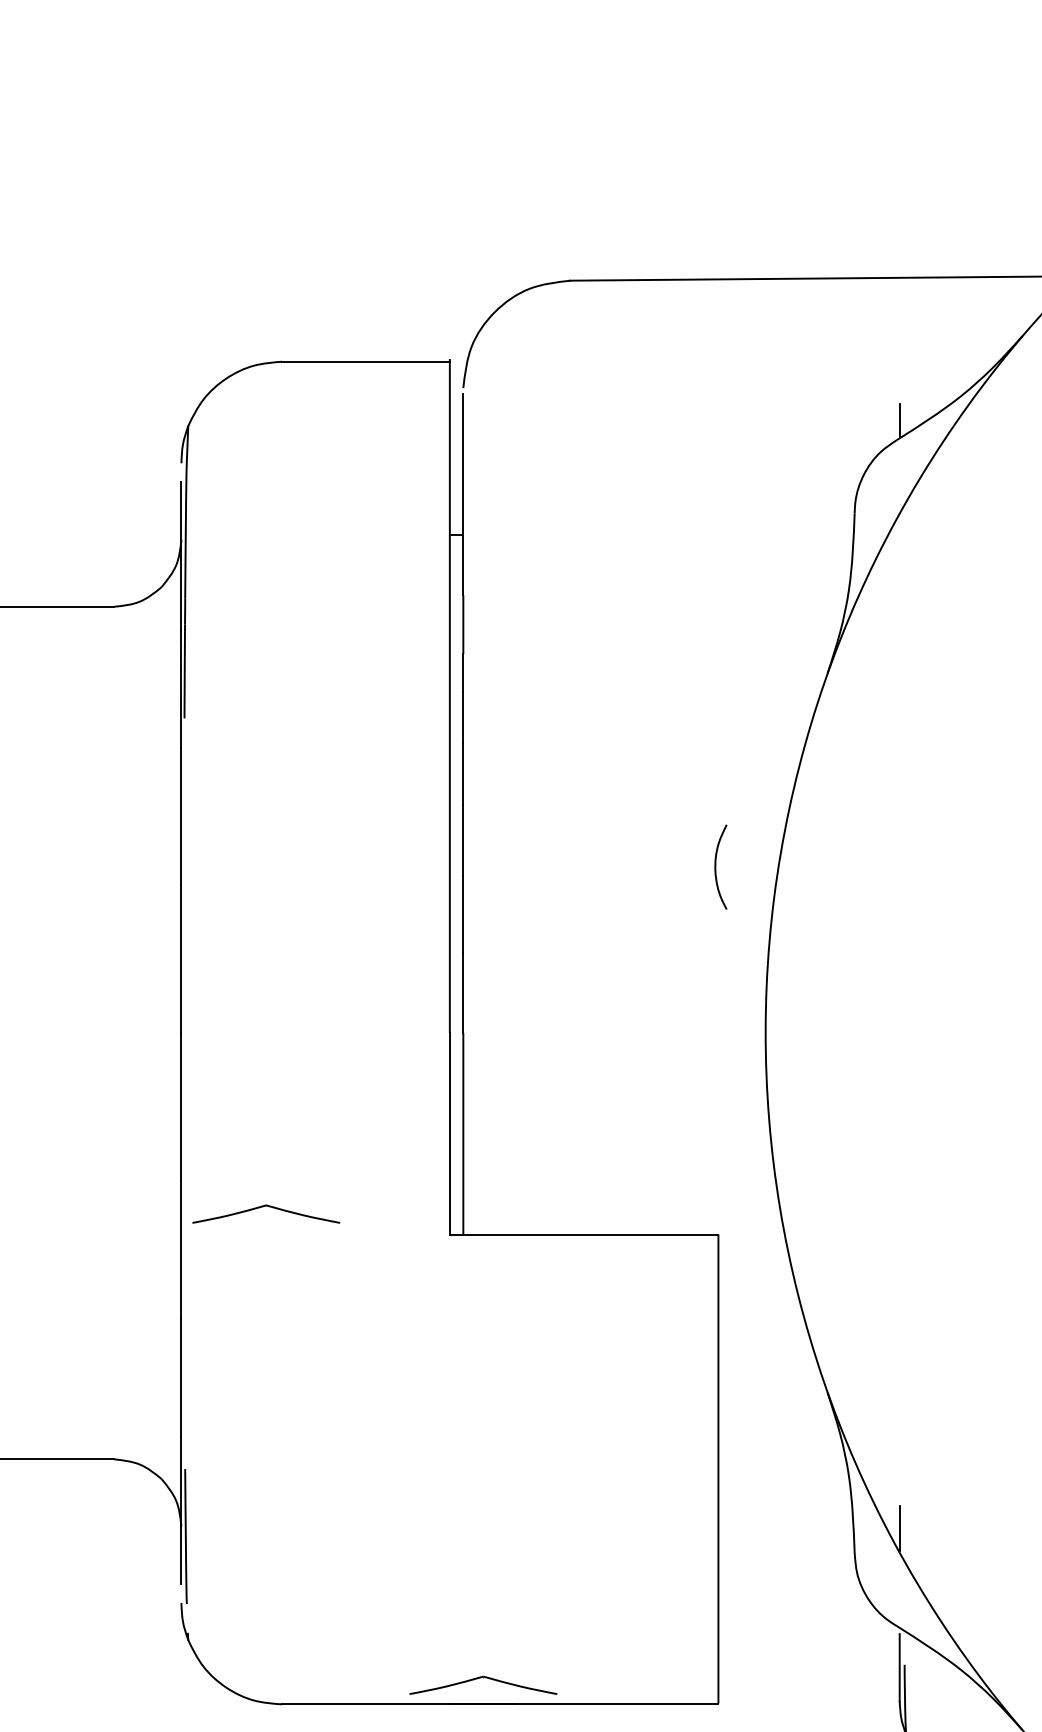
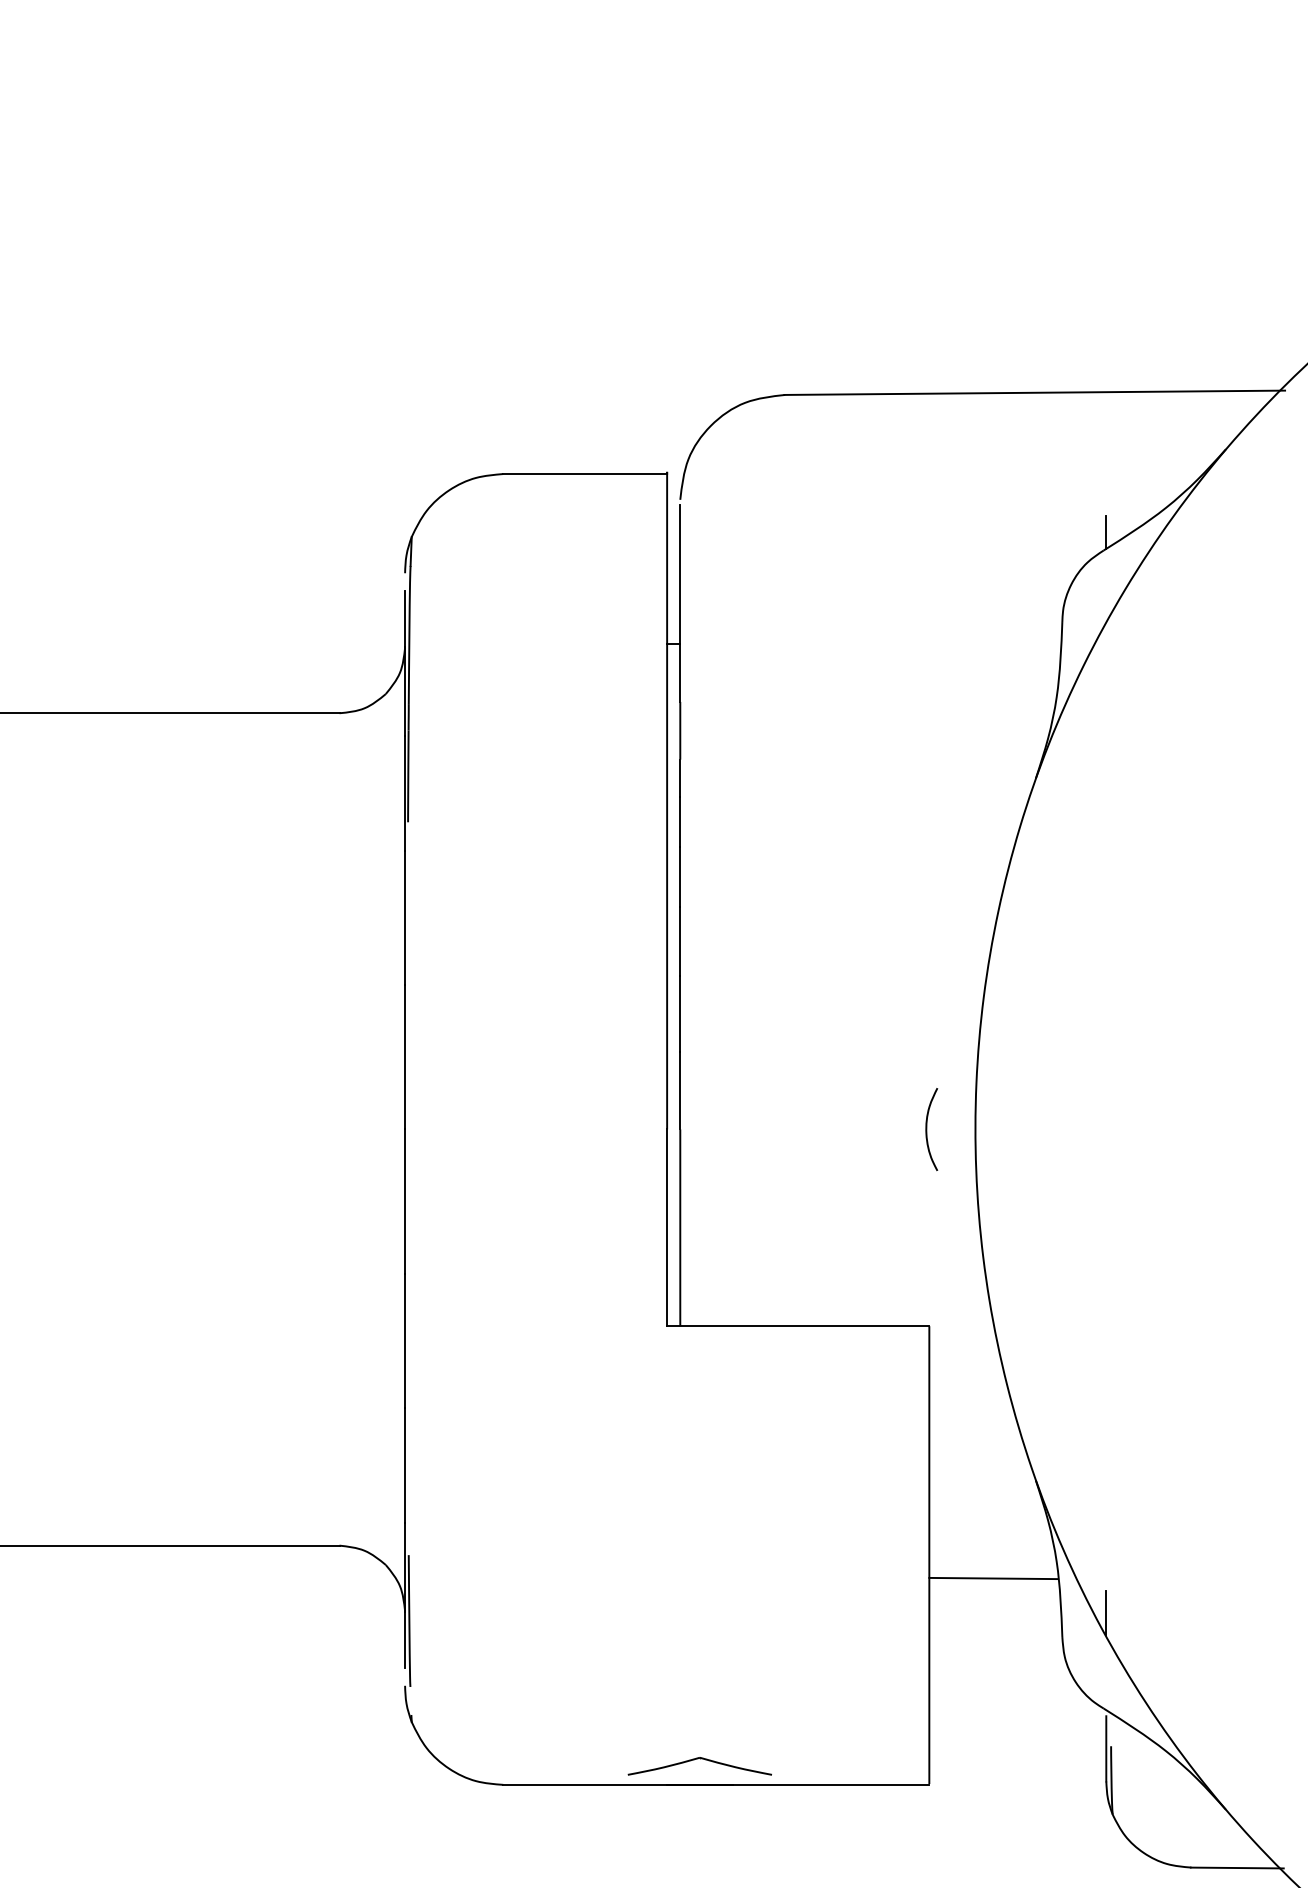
curve: (716, 867) -> (927, 1129), moved
part: (264, 1207) -> (486, 1299), removed
line: (784, 1492) -> (993, 1578), added

